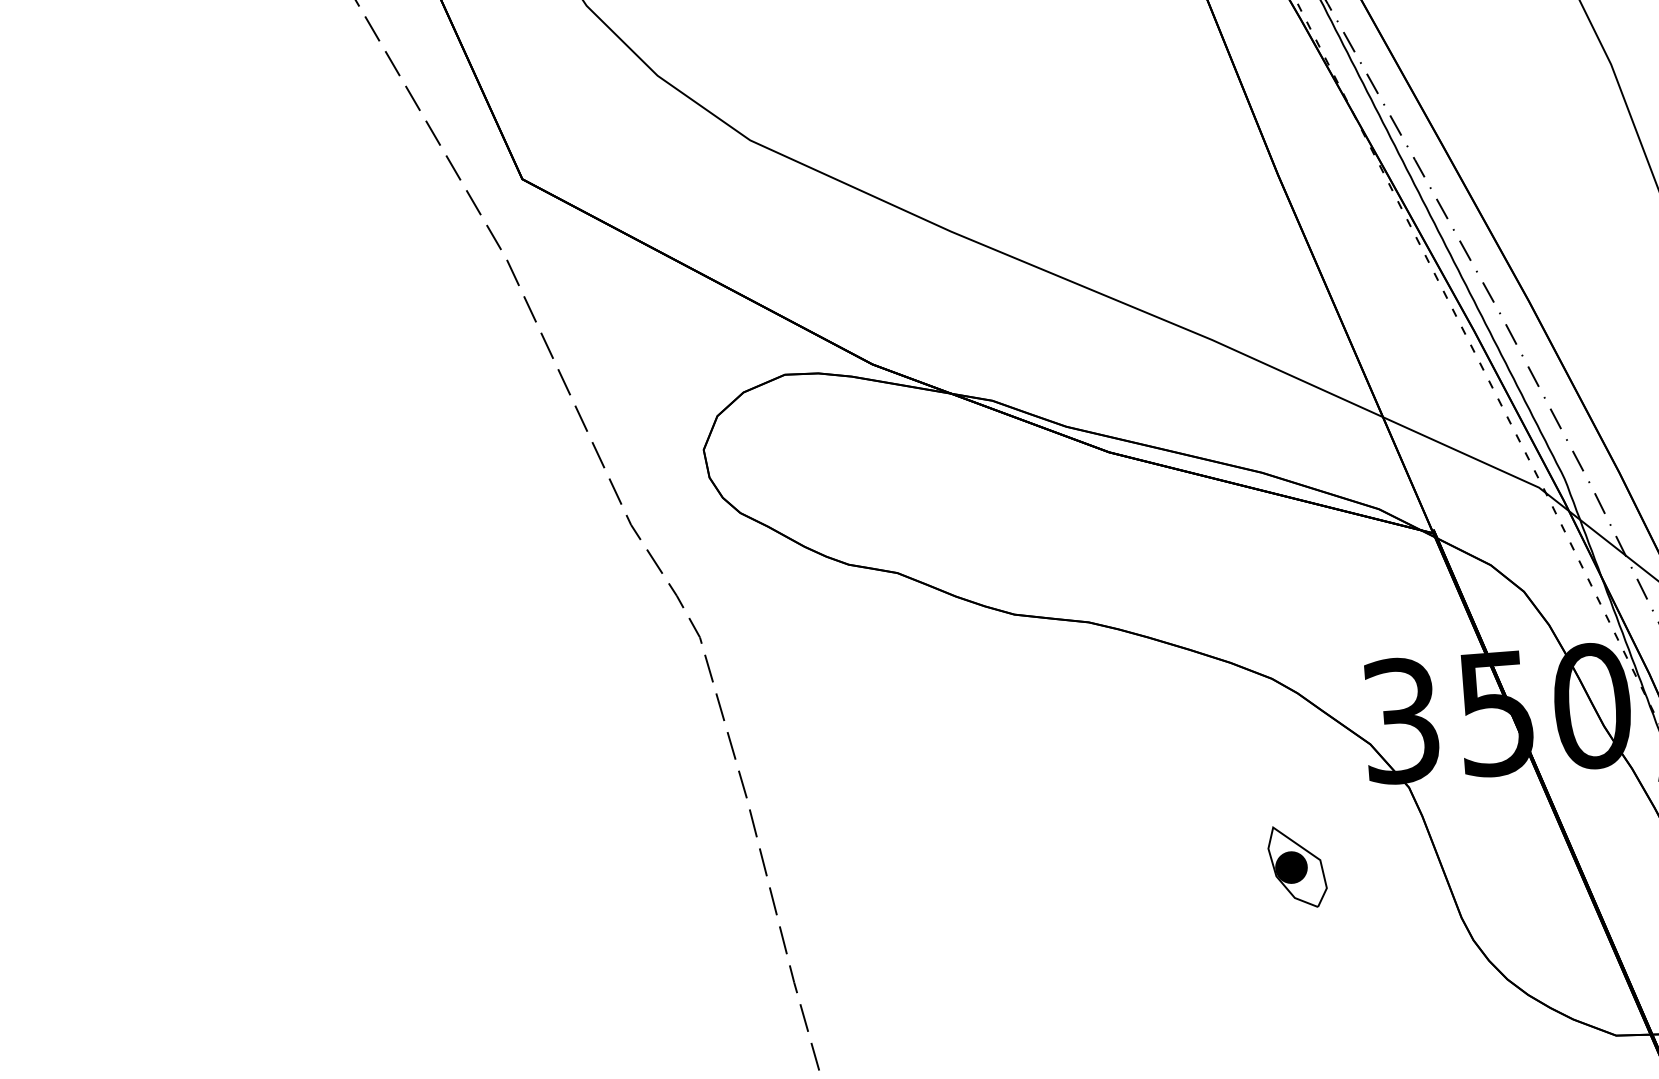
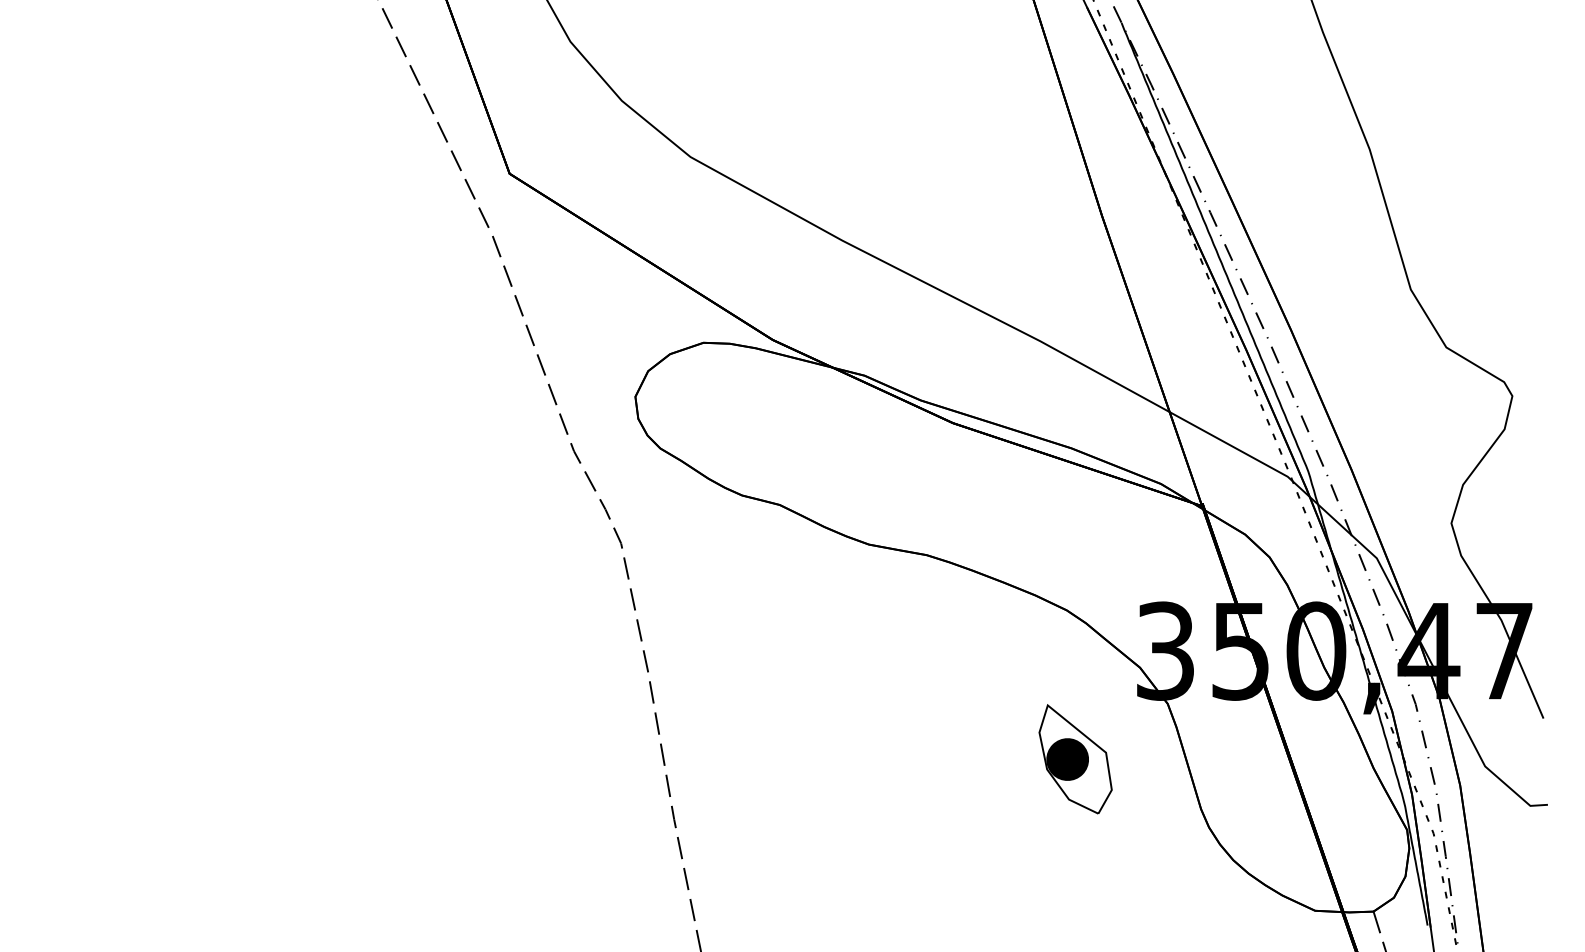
part: (1297, 867) -> (1075, 759), size x1.67

